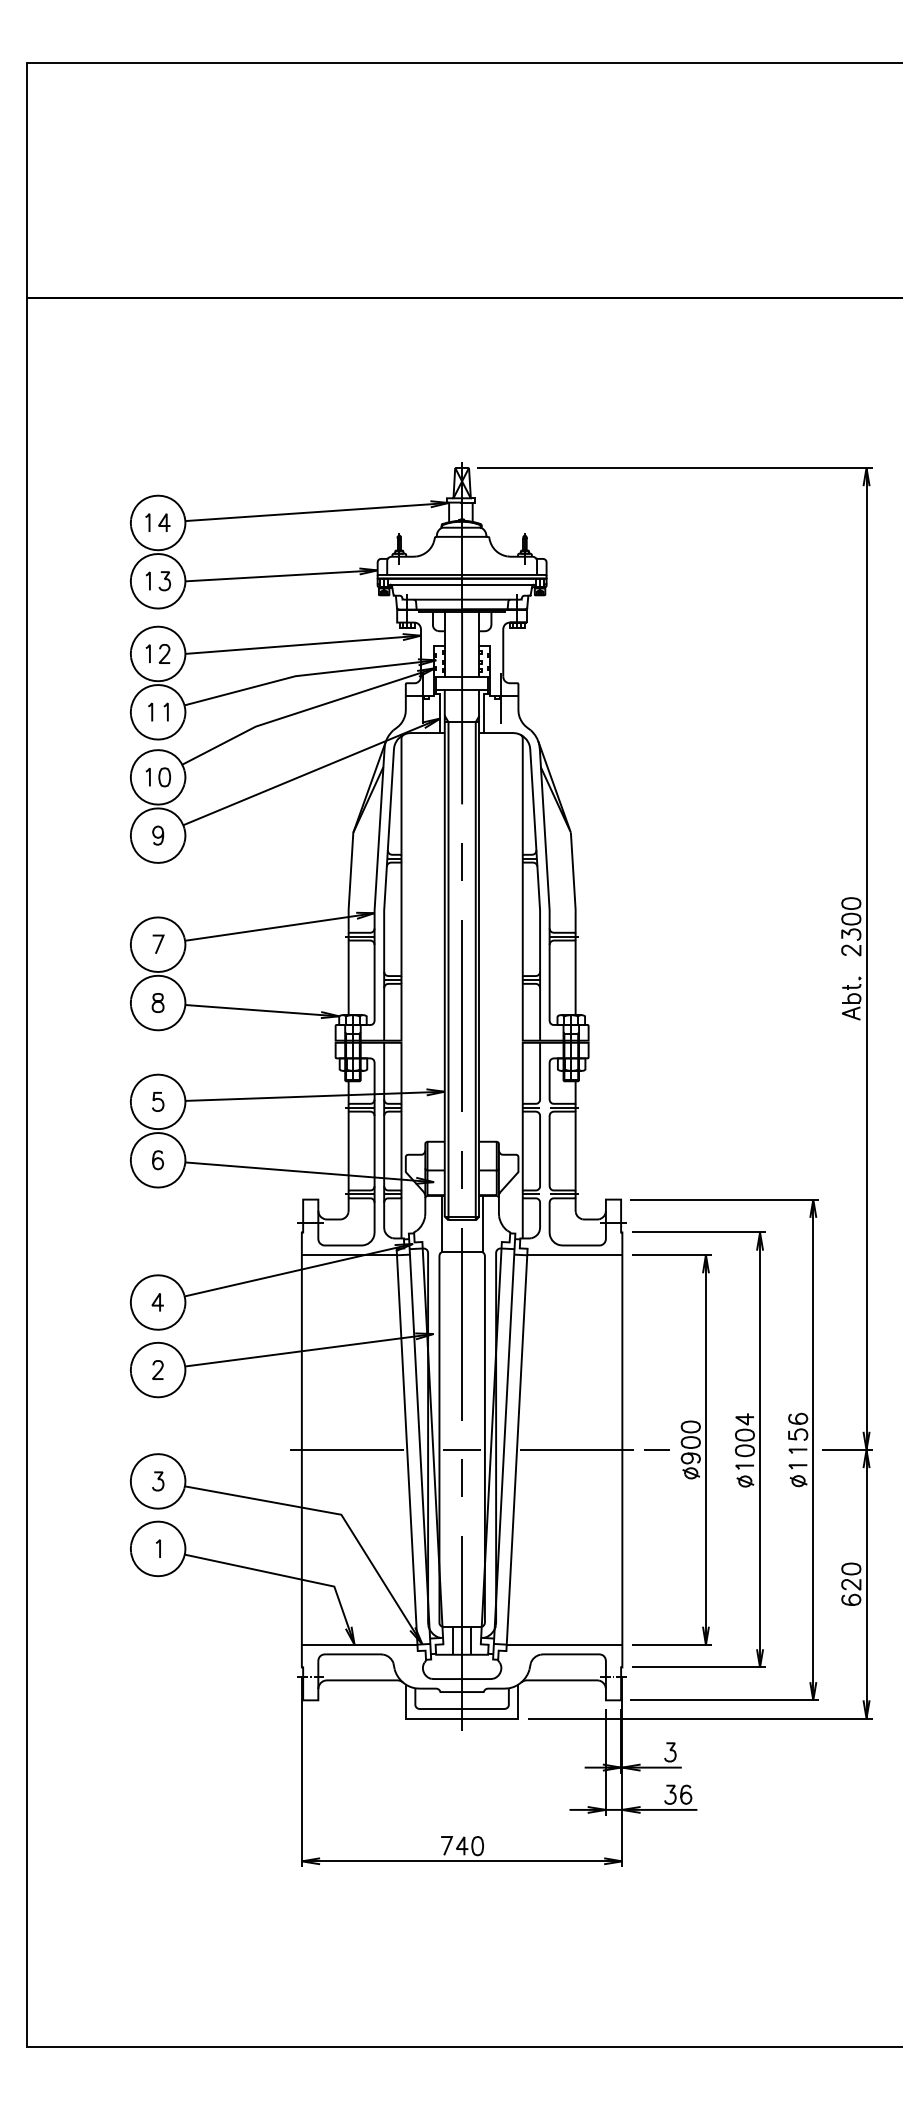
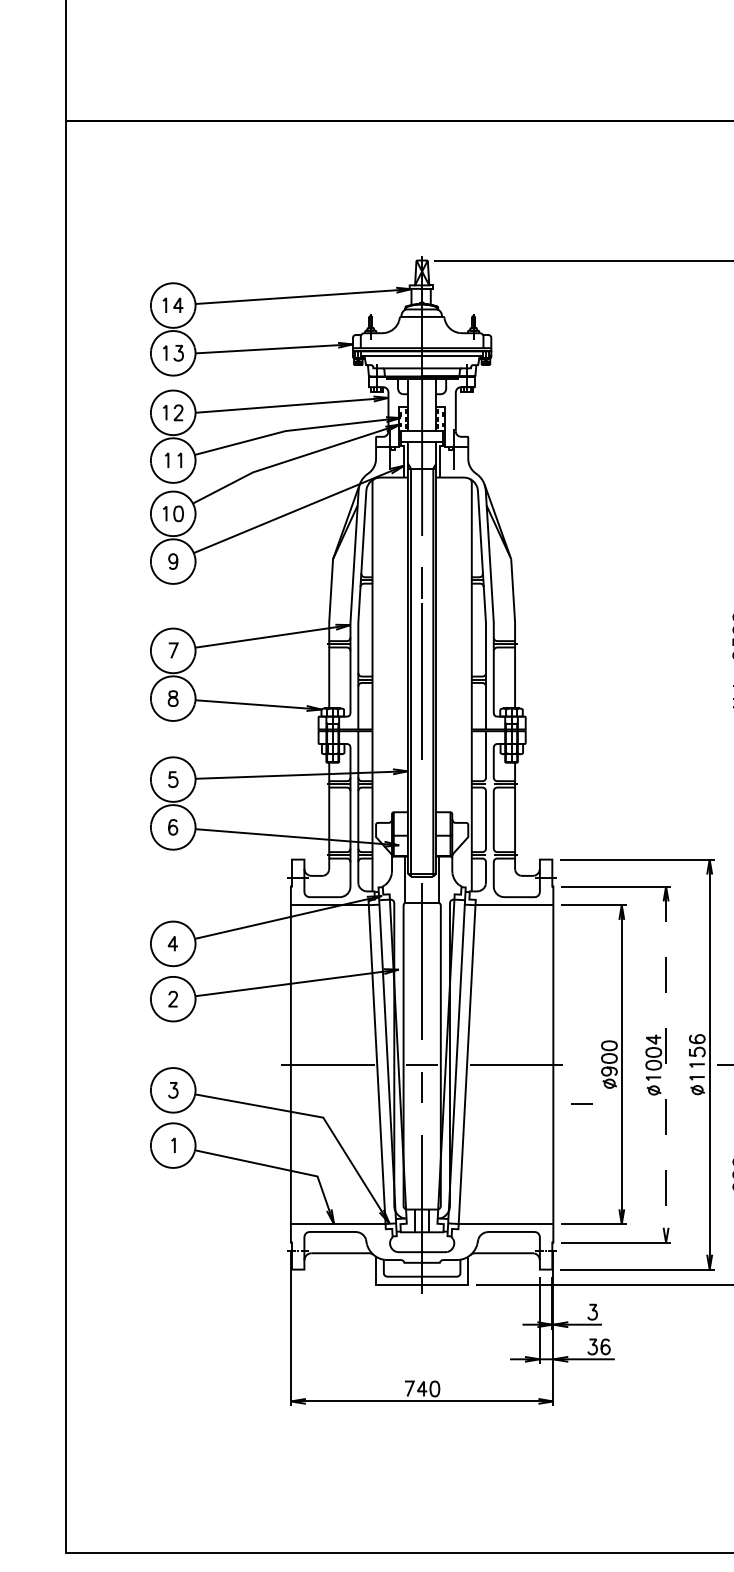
line: (461, 1015) -> (421, 681), moved
line: (461, 1169) -> (421, 834), removed
line: (656, 1449) -> (581, 1103), moved
line: (760, 1450) -> (666, 1065), solid -> dashed

